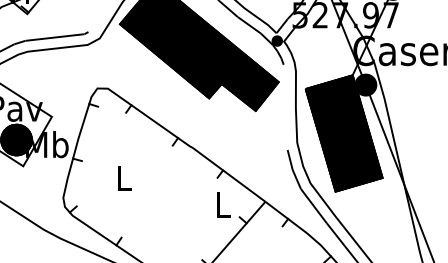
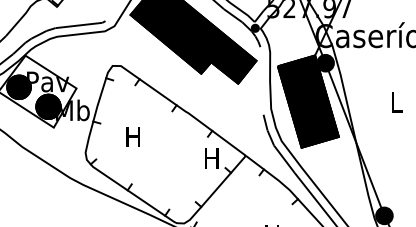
text: (122, 177) -> (132, 136), L -> H
text: (222, 205) -> (211, 158), L -> H

